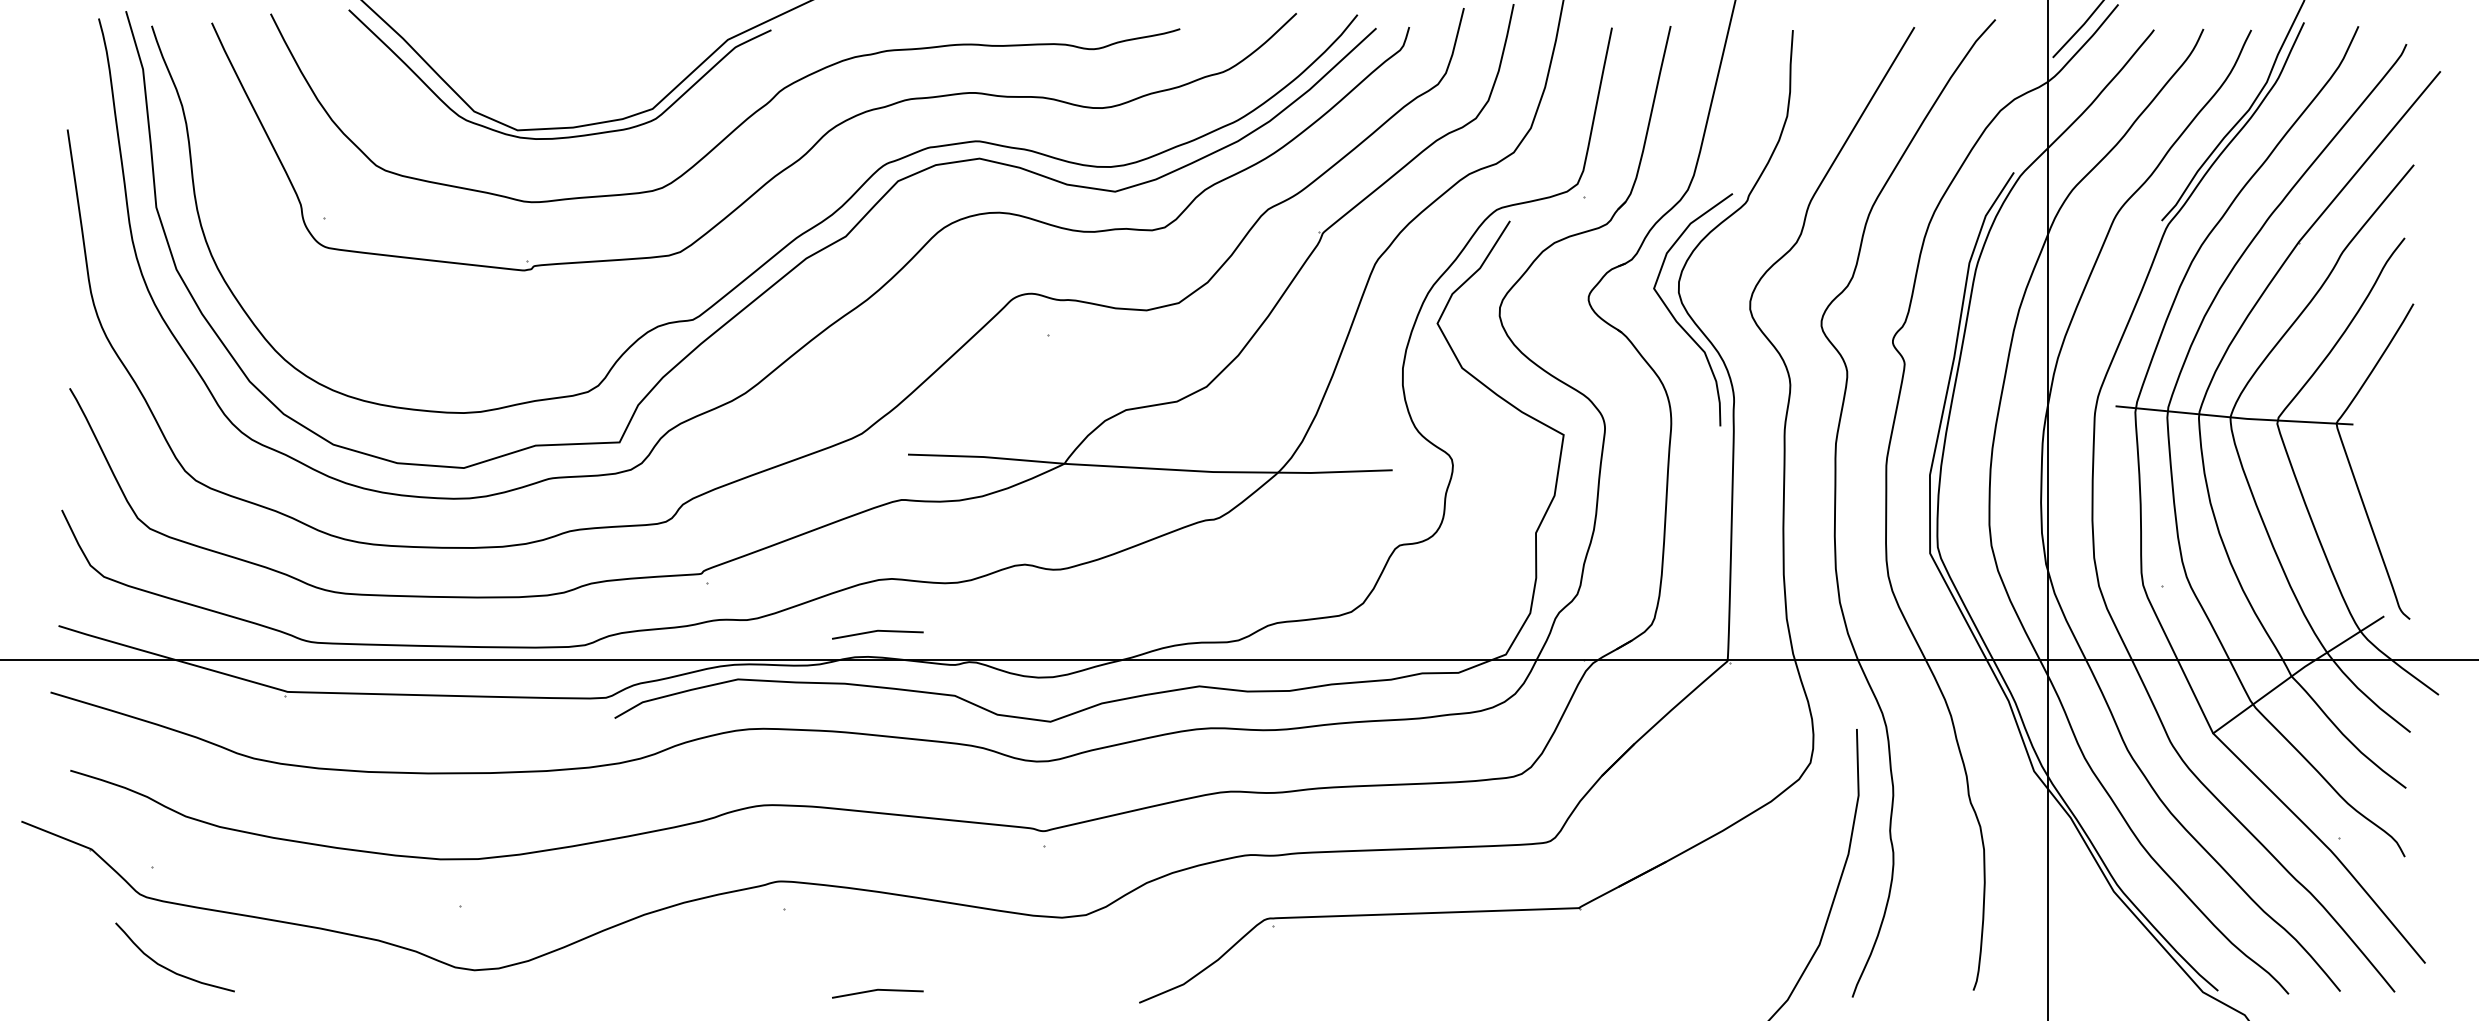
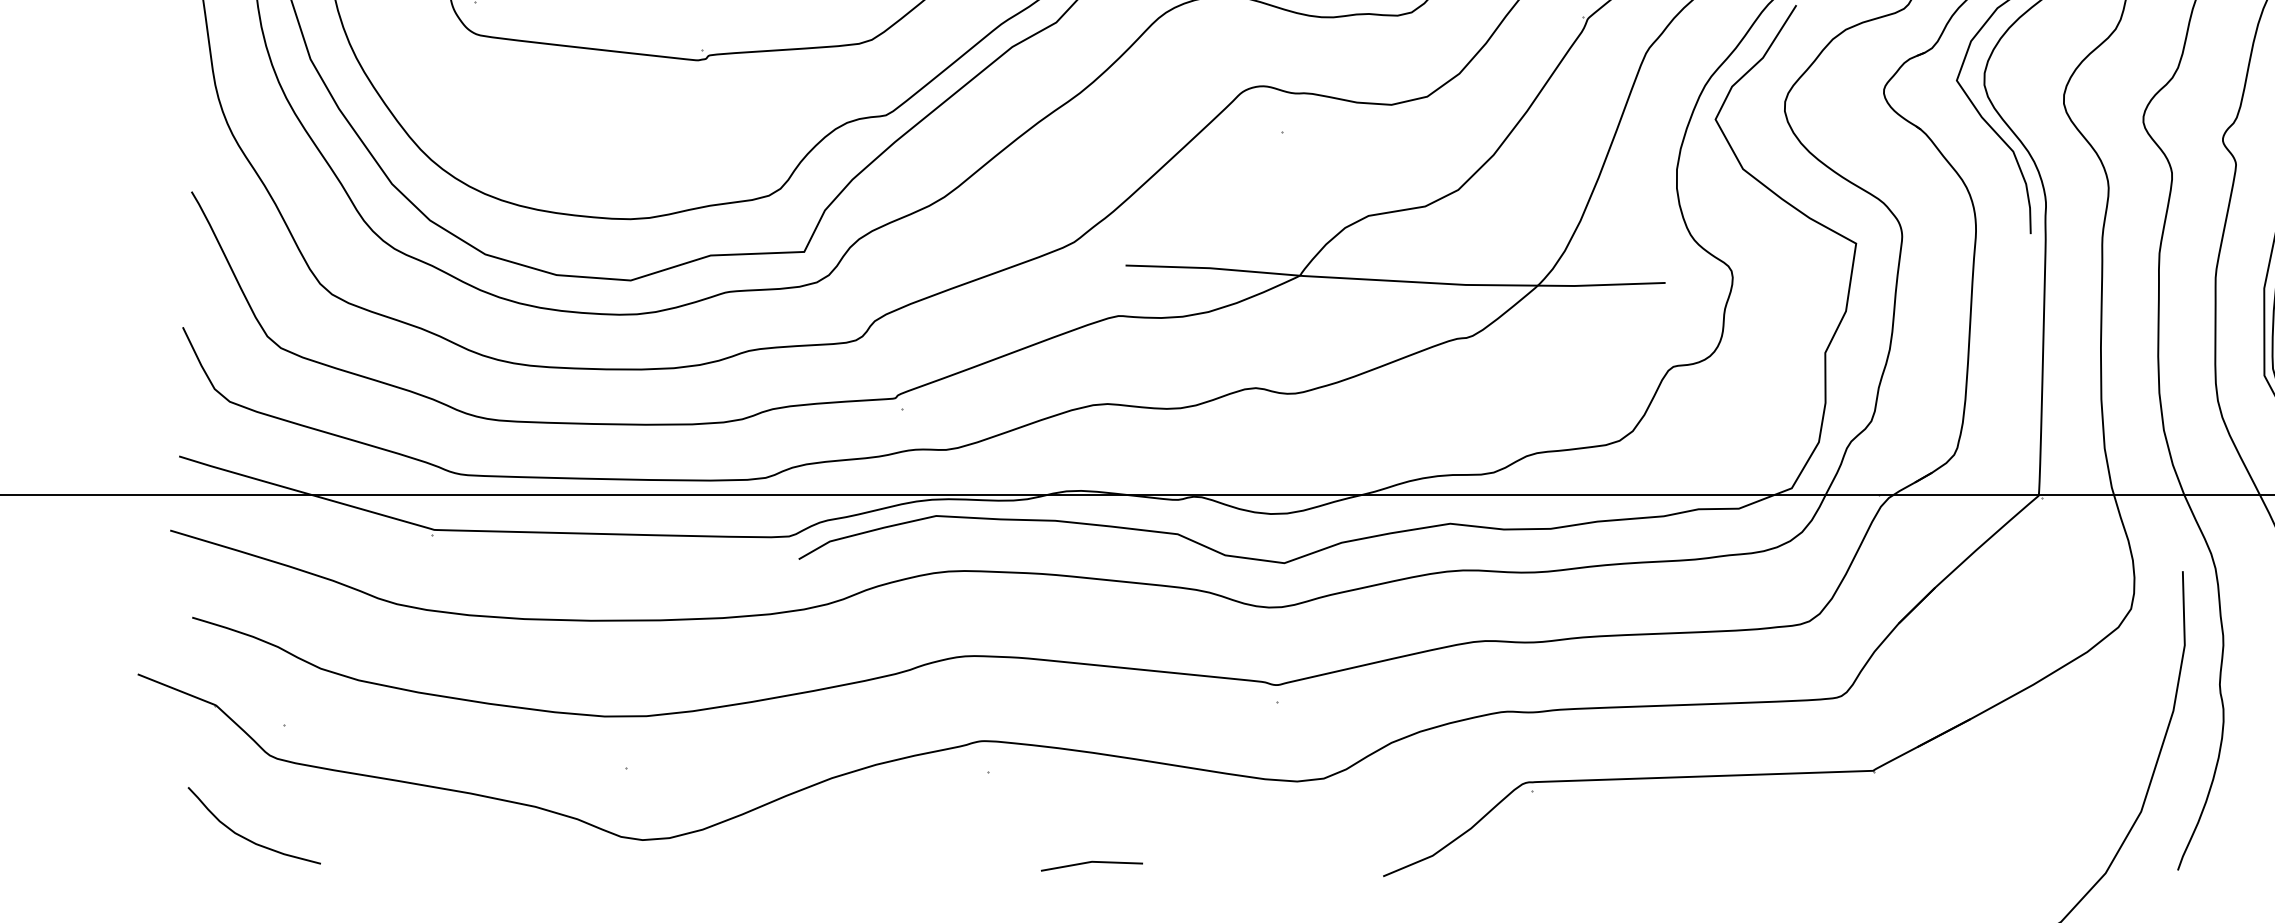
line: (875, 632) -> (1089, 463), removed
curve: (168, 968) -> (247, 838), moved

